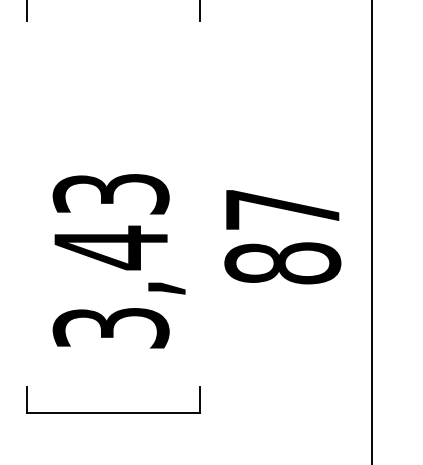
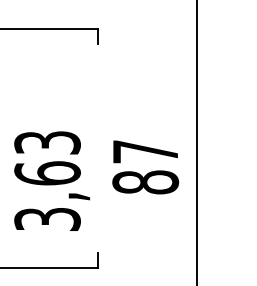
text: (111, 247) -> (47, 173), 3,43 -> 3,63

